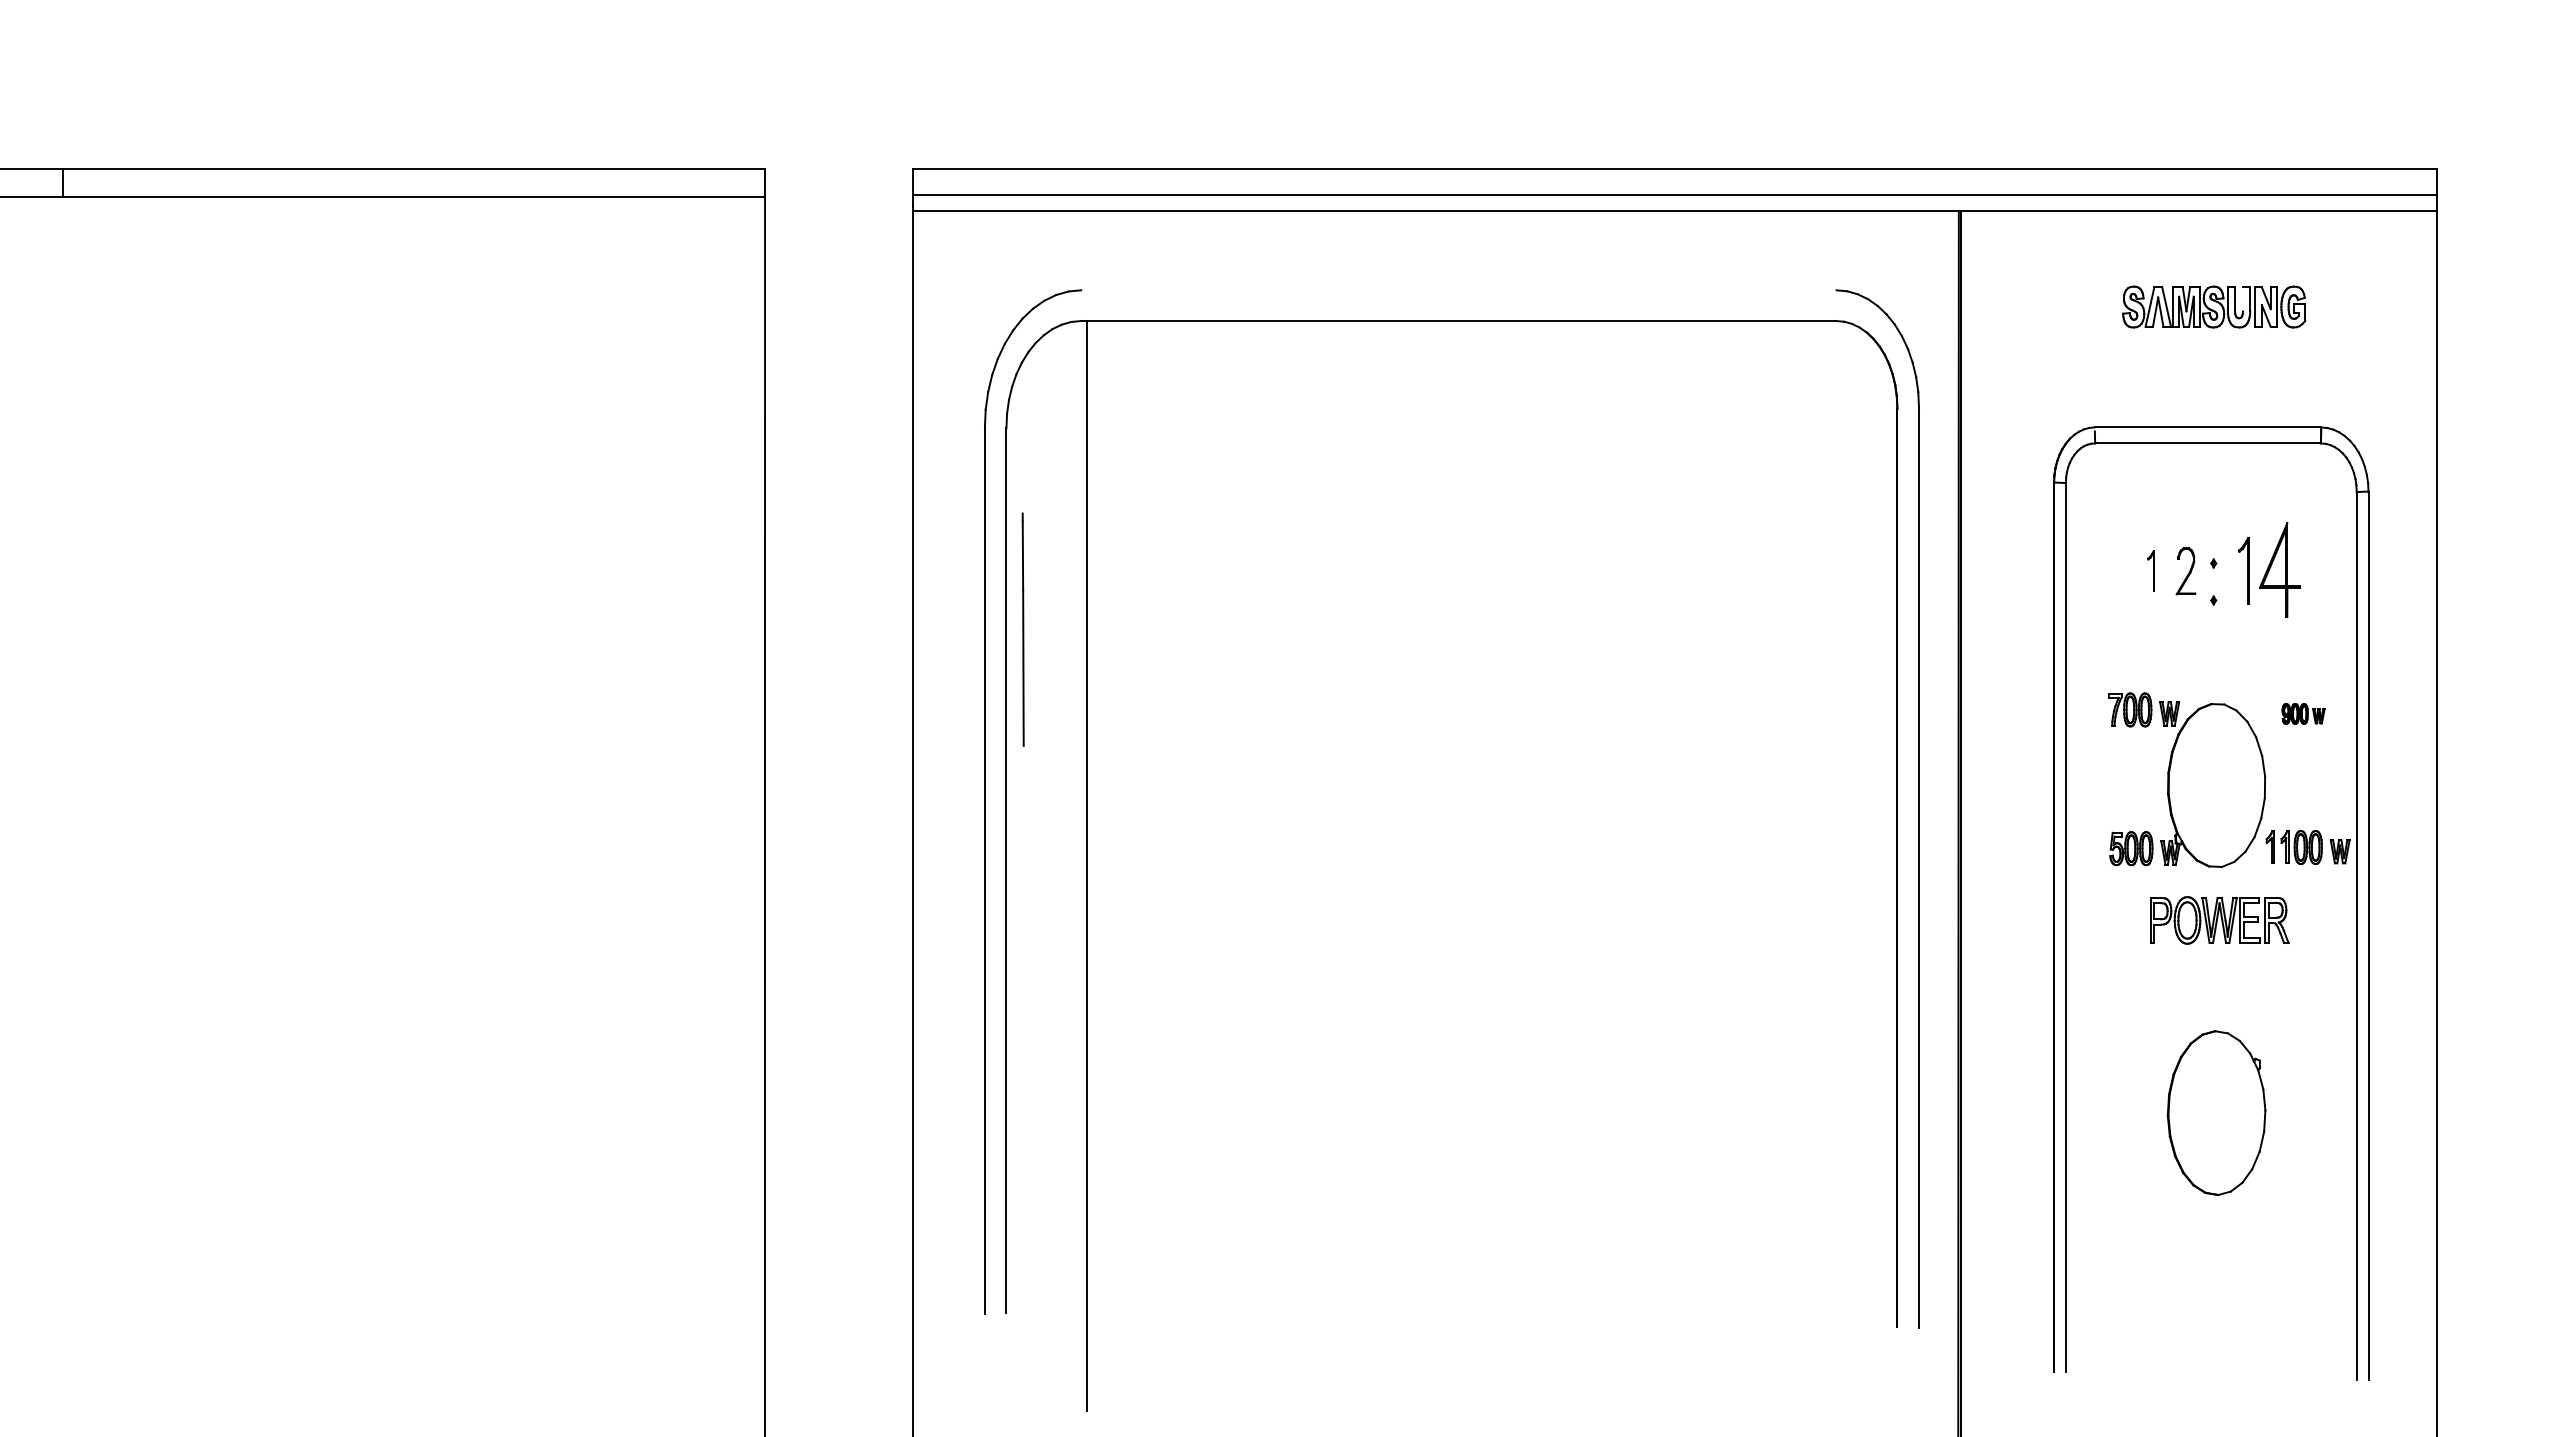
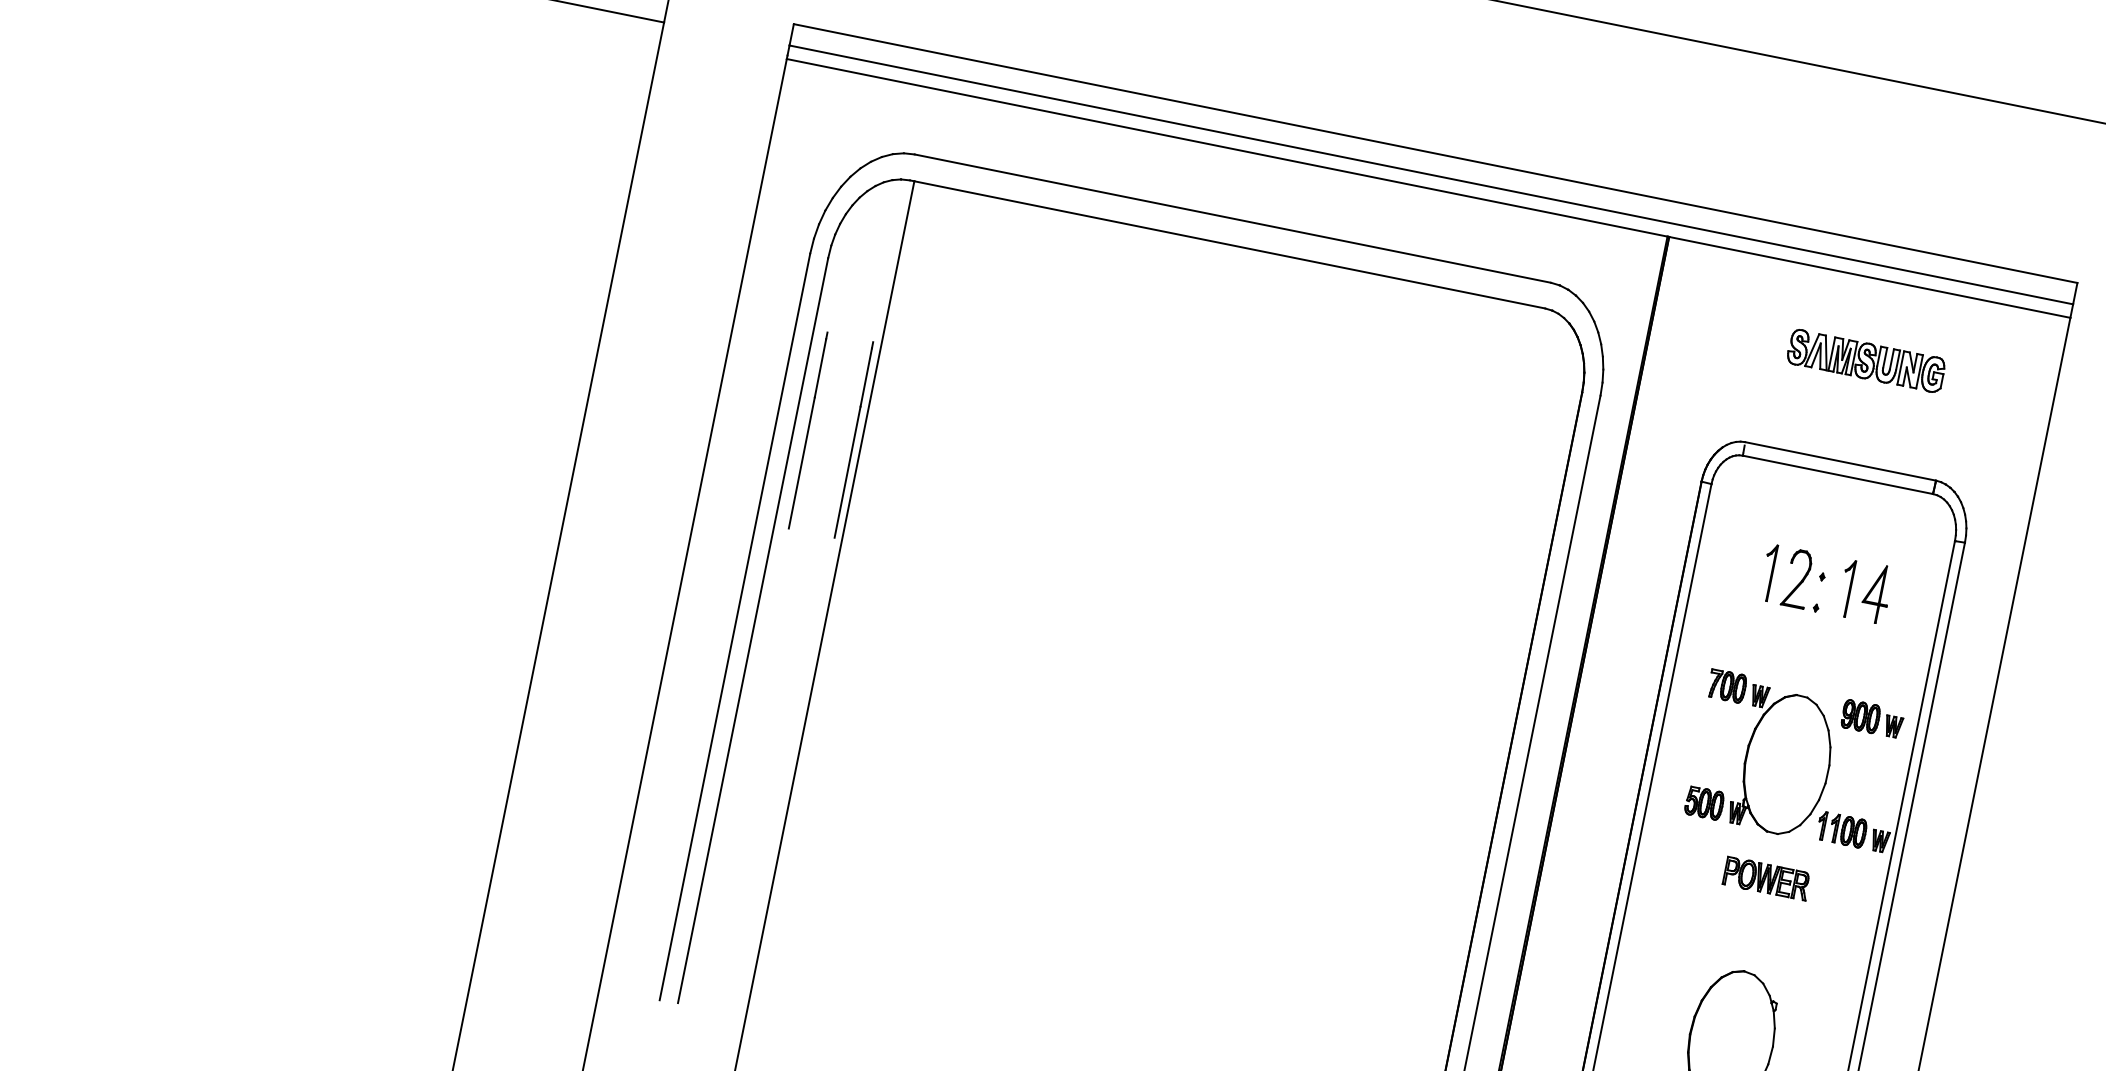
line: (1458, 290) -> (1232, 218), added
line: (2243, 299) -> (1892, 359), added
part: (2279, 569) -> (1876, 593), size x0.71
part: (2150, 570) -> (1767, 572), size x1.67
part: (2185, 571) -> (1797, 578), size x1.43
line: (1077, 629) -> (853, 439), added
part: (2303, 713) -> (1872, 718), size x1.67
part: (2219, 920) -> (1766, 878), size x0.71

